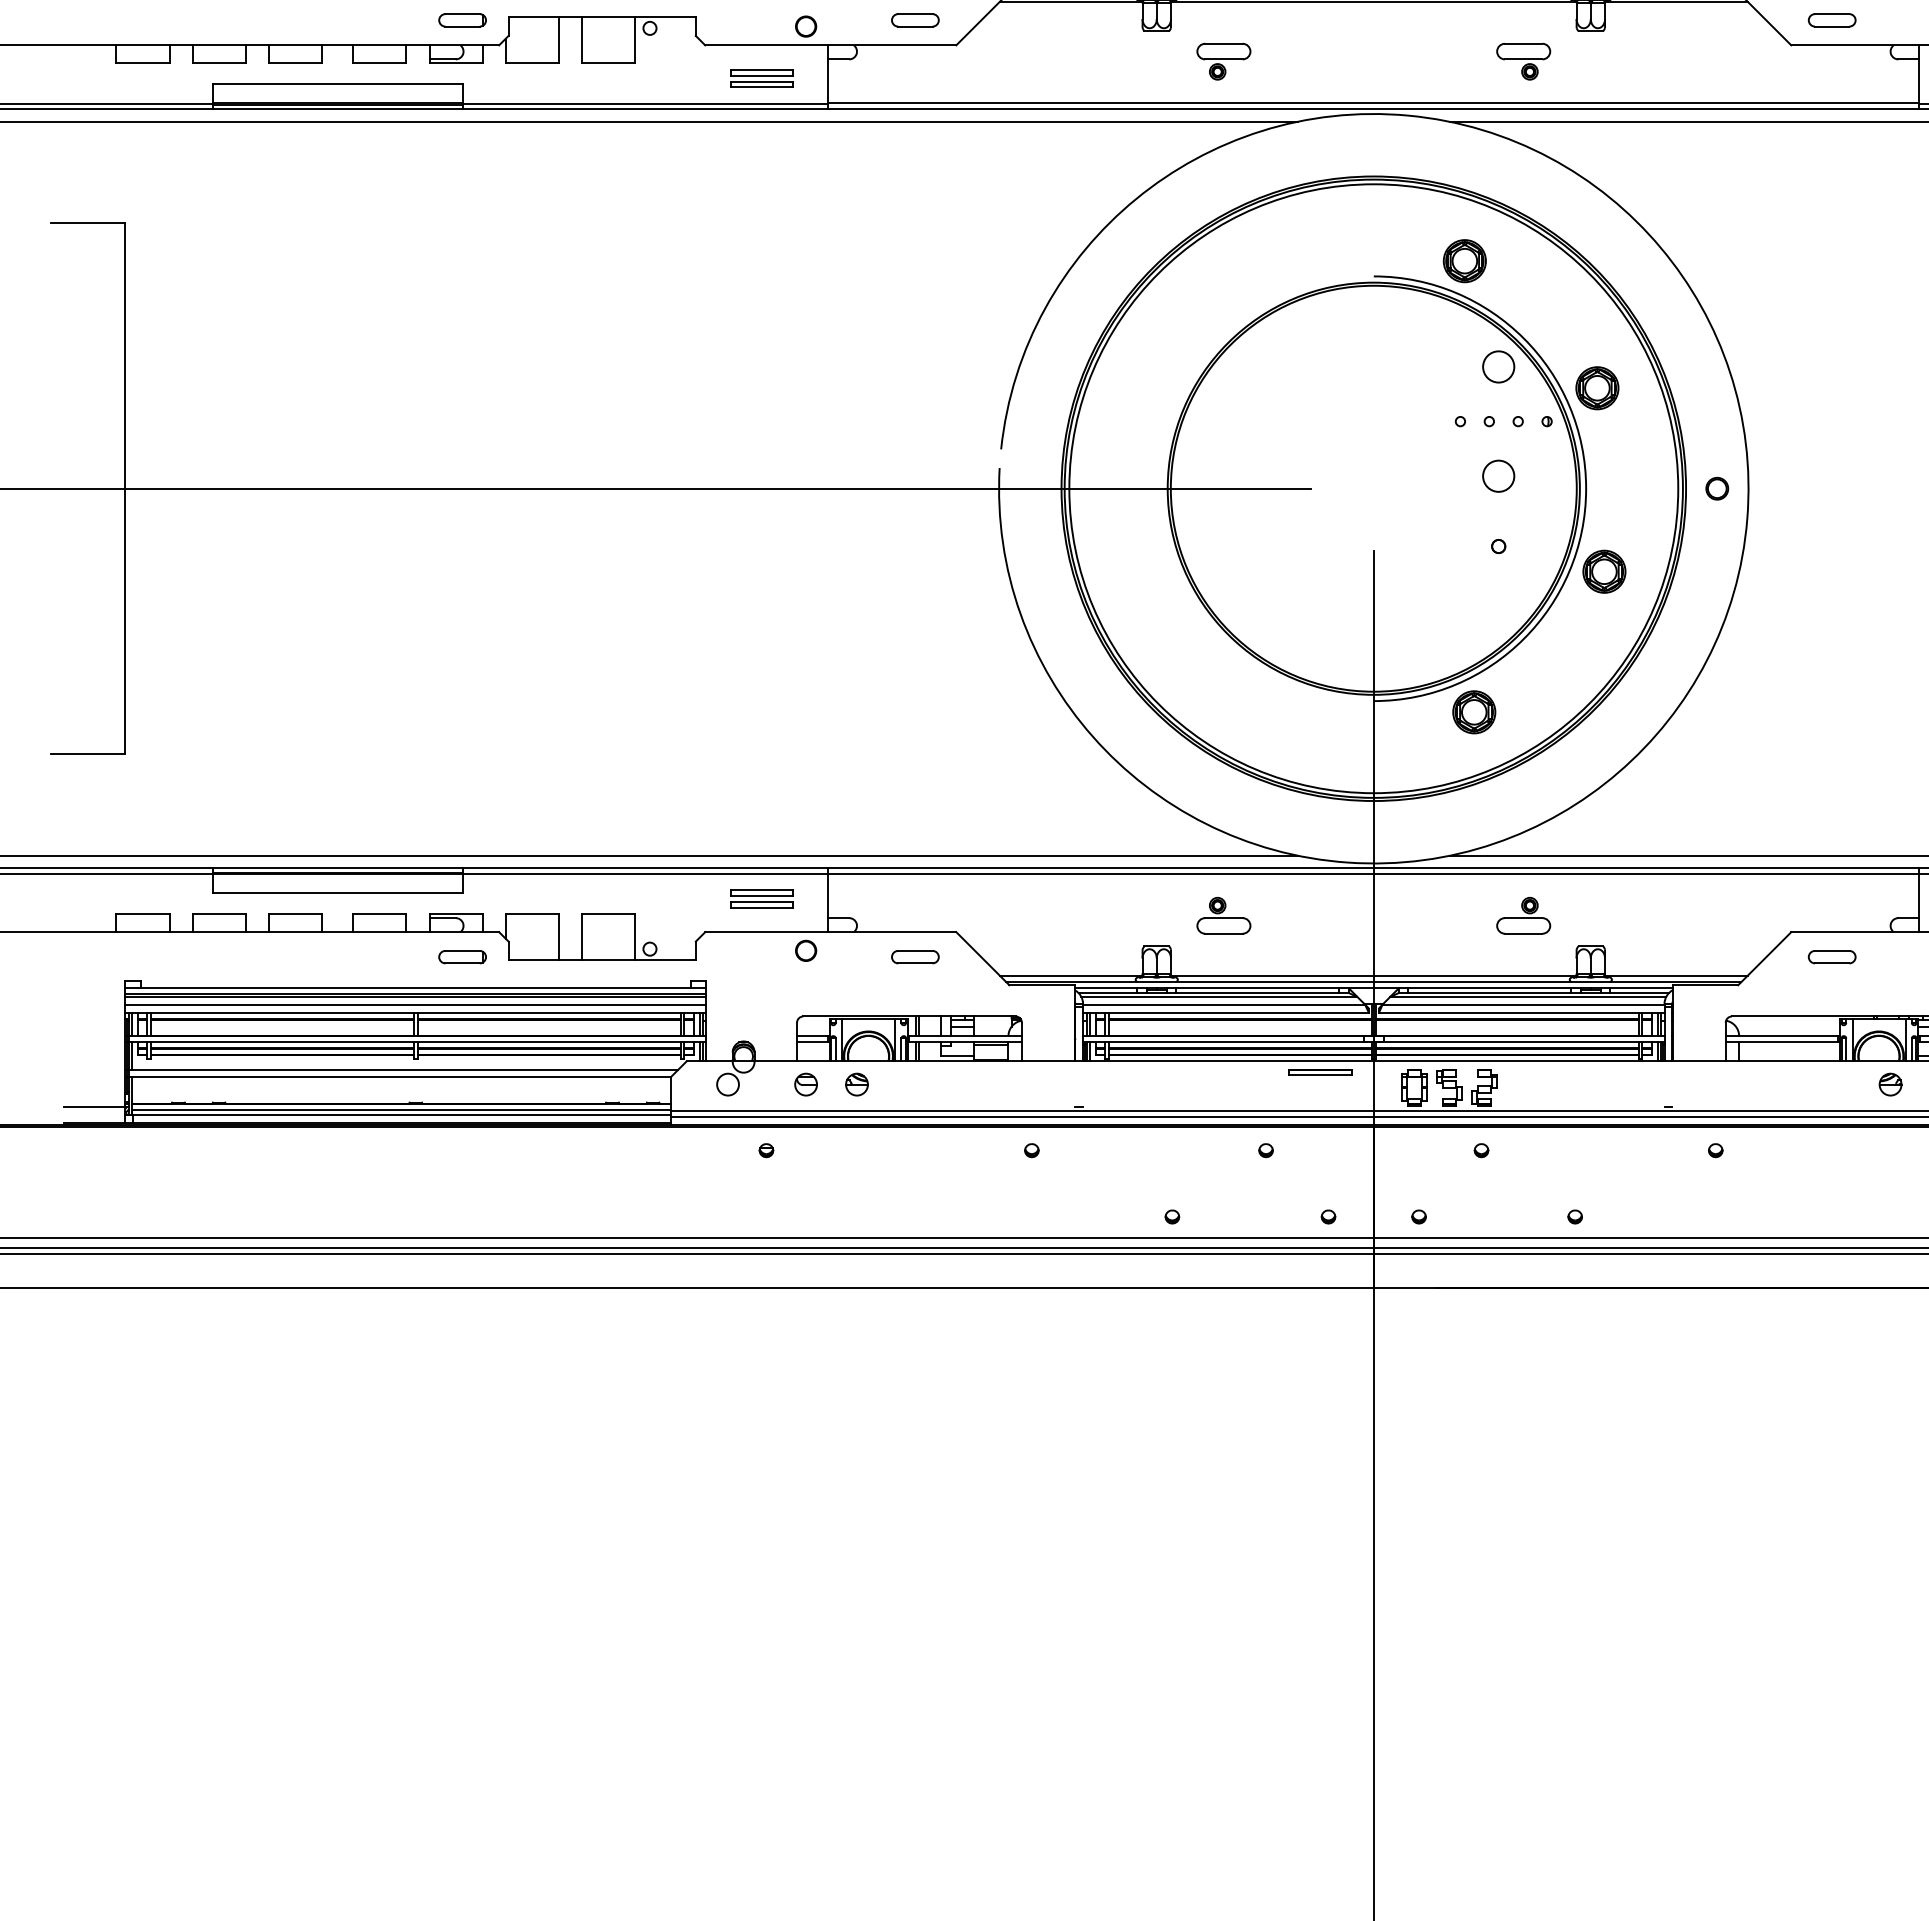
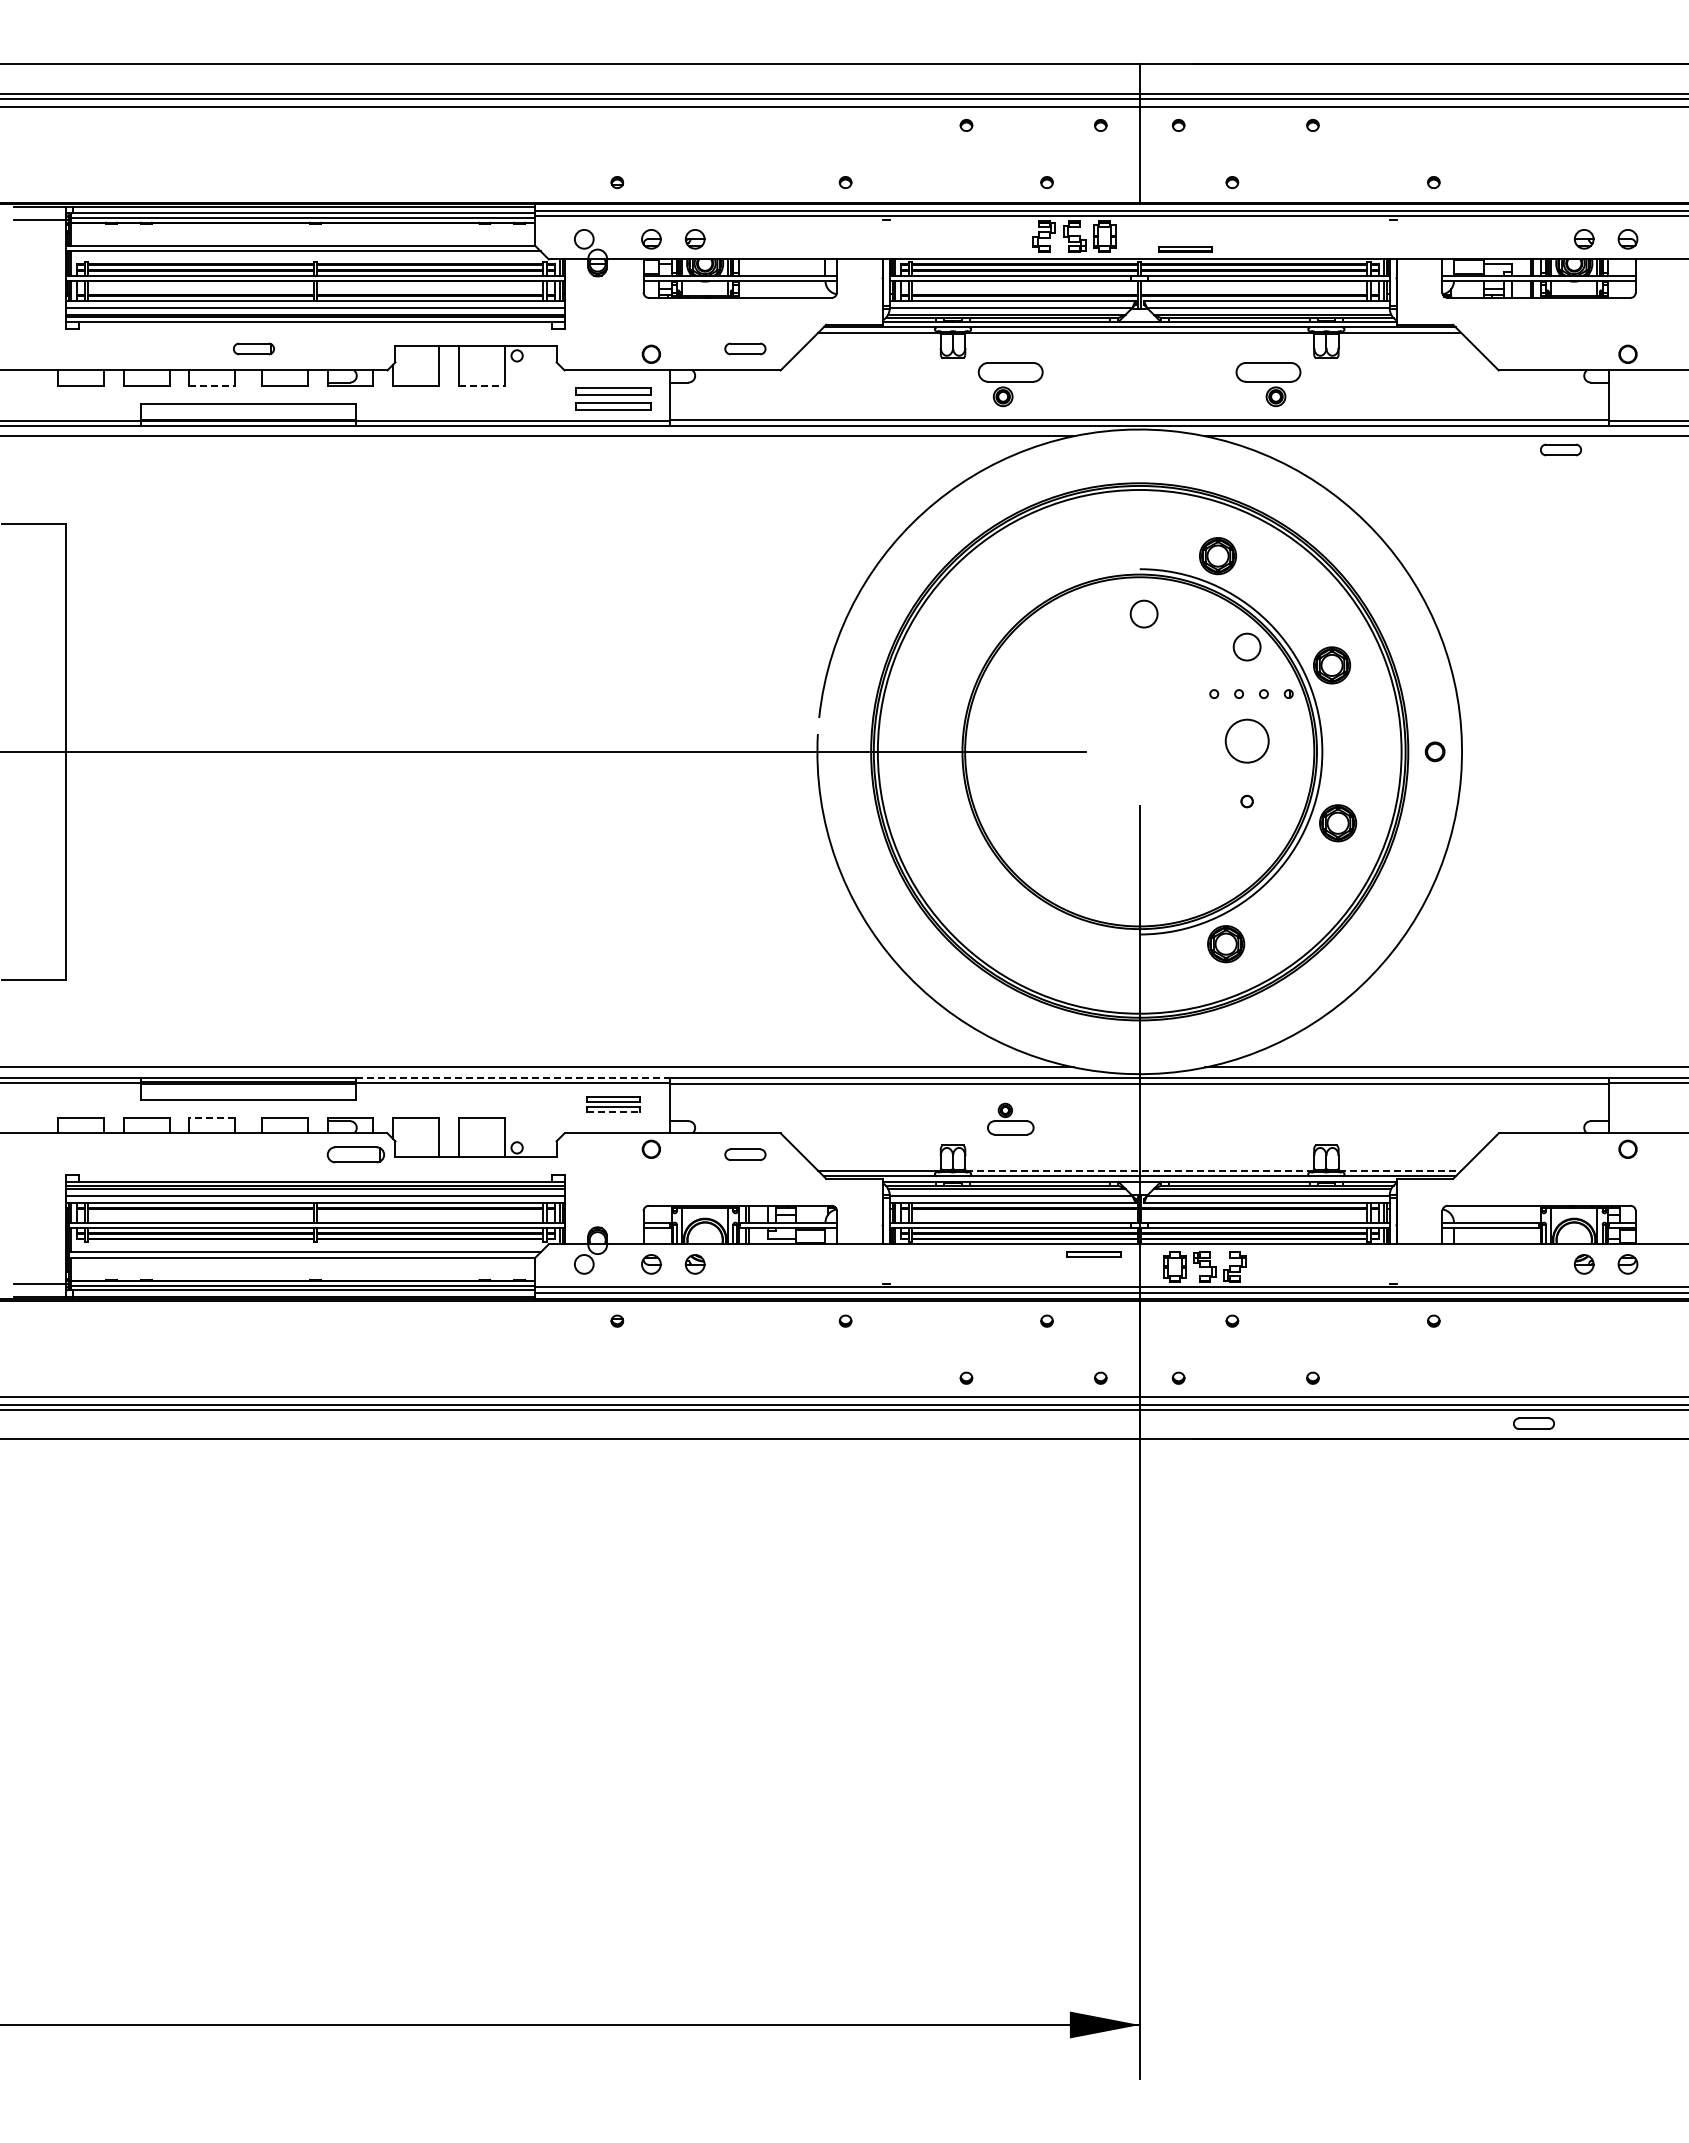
part: (462, 19) -> (253, 348), moved
part: (1831, 19) -> (1560, 449), moved
part: (1223, 61) -> (1010, 384), size x1.4
part: (1523, 61) -> (1268, 384), size x1.4
line: (295, 62) -> (212, 385), solid -> dashed
line: (608, 62) -> (481, 385), solid -> dashed
part: (762, 79) -> (613, 399), size x1.4
circle: (1378, 327) -> (1143, 613), added
circle: (1497, 475) -> (1246, 740), size x1.6
line: (645, 868) -> (513, 1078), solid -> dashed
line: (762, 908) -> (613, 1112), solid -> dashed
line: (295, 913) -> (212, 1117), solid -> dashed
part: (1523, 915) -> (1268, 1118), removed
part: (462, 956) -> (355, 1154), size x1.4
part: (1831, 956) -> (1533, 1423), moved
line: (1374, 975) -> (1140, 1170), solid -> dashed
line: (1676, 975) -> (1400, 1170), solid -> dashed

